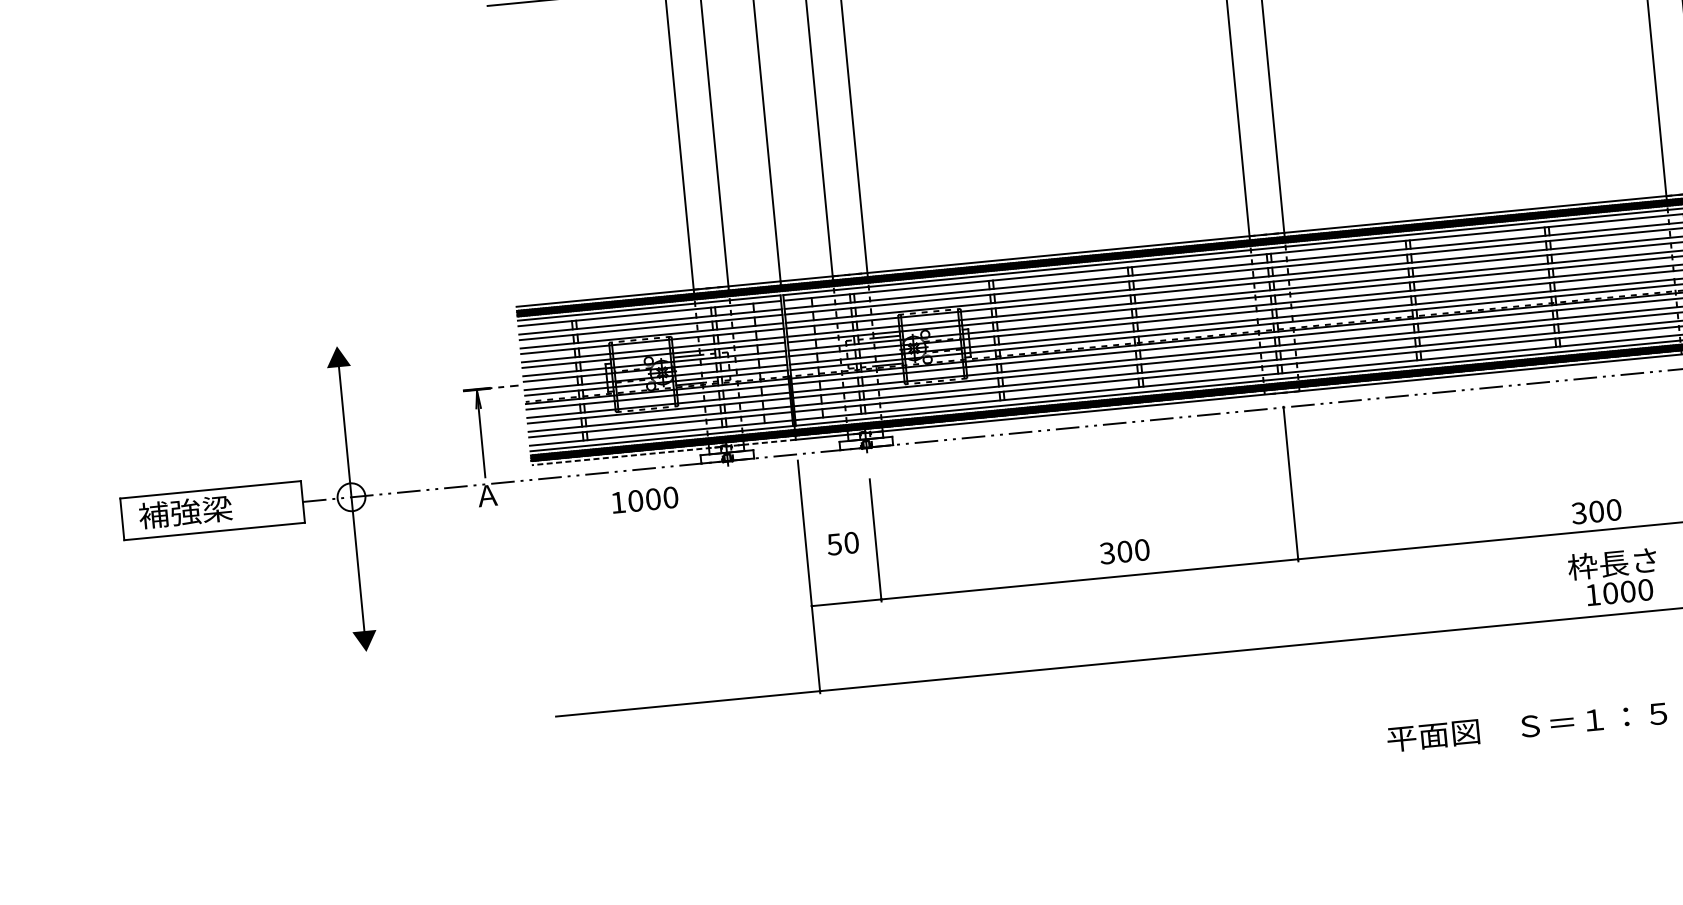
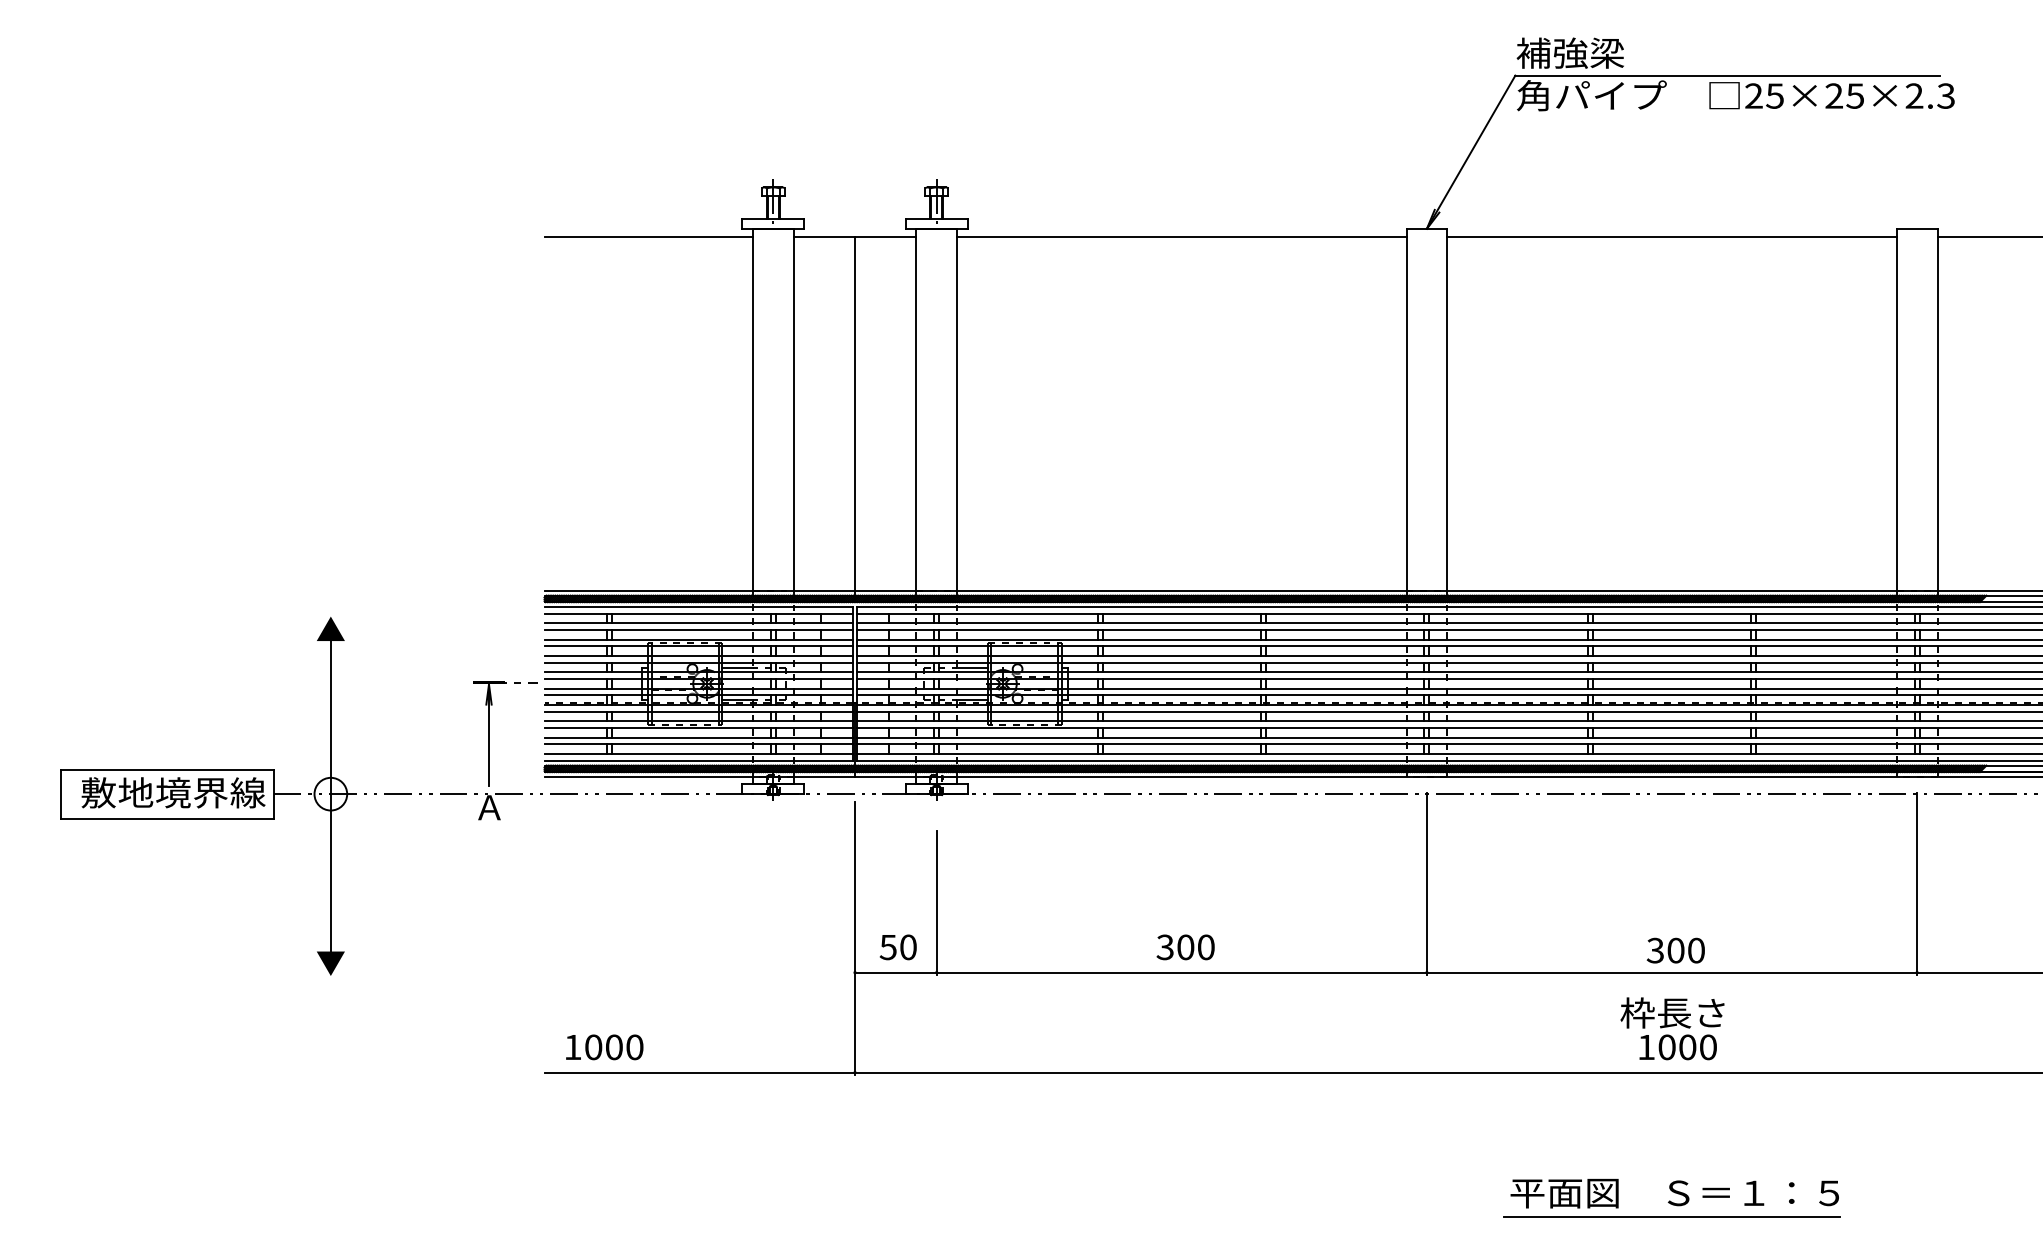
line: (663, 452) -> (699, 777), dashed -> solid
text: (645, 500) -> (604, 1047), moved
text: (217, 508) -> (173, 792), 補強梁 -> 敷地境界線
text: (1596, 511) -> (1675, 950), moved
text: (842, 543) -> (897, 947), moved
text: (1124, 551) -> (1185, 947), moved
text: (1613, 576) -> (1672, 1028), moved
line: (1526, 746) -> (1671, 1216), added

